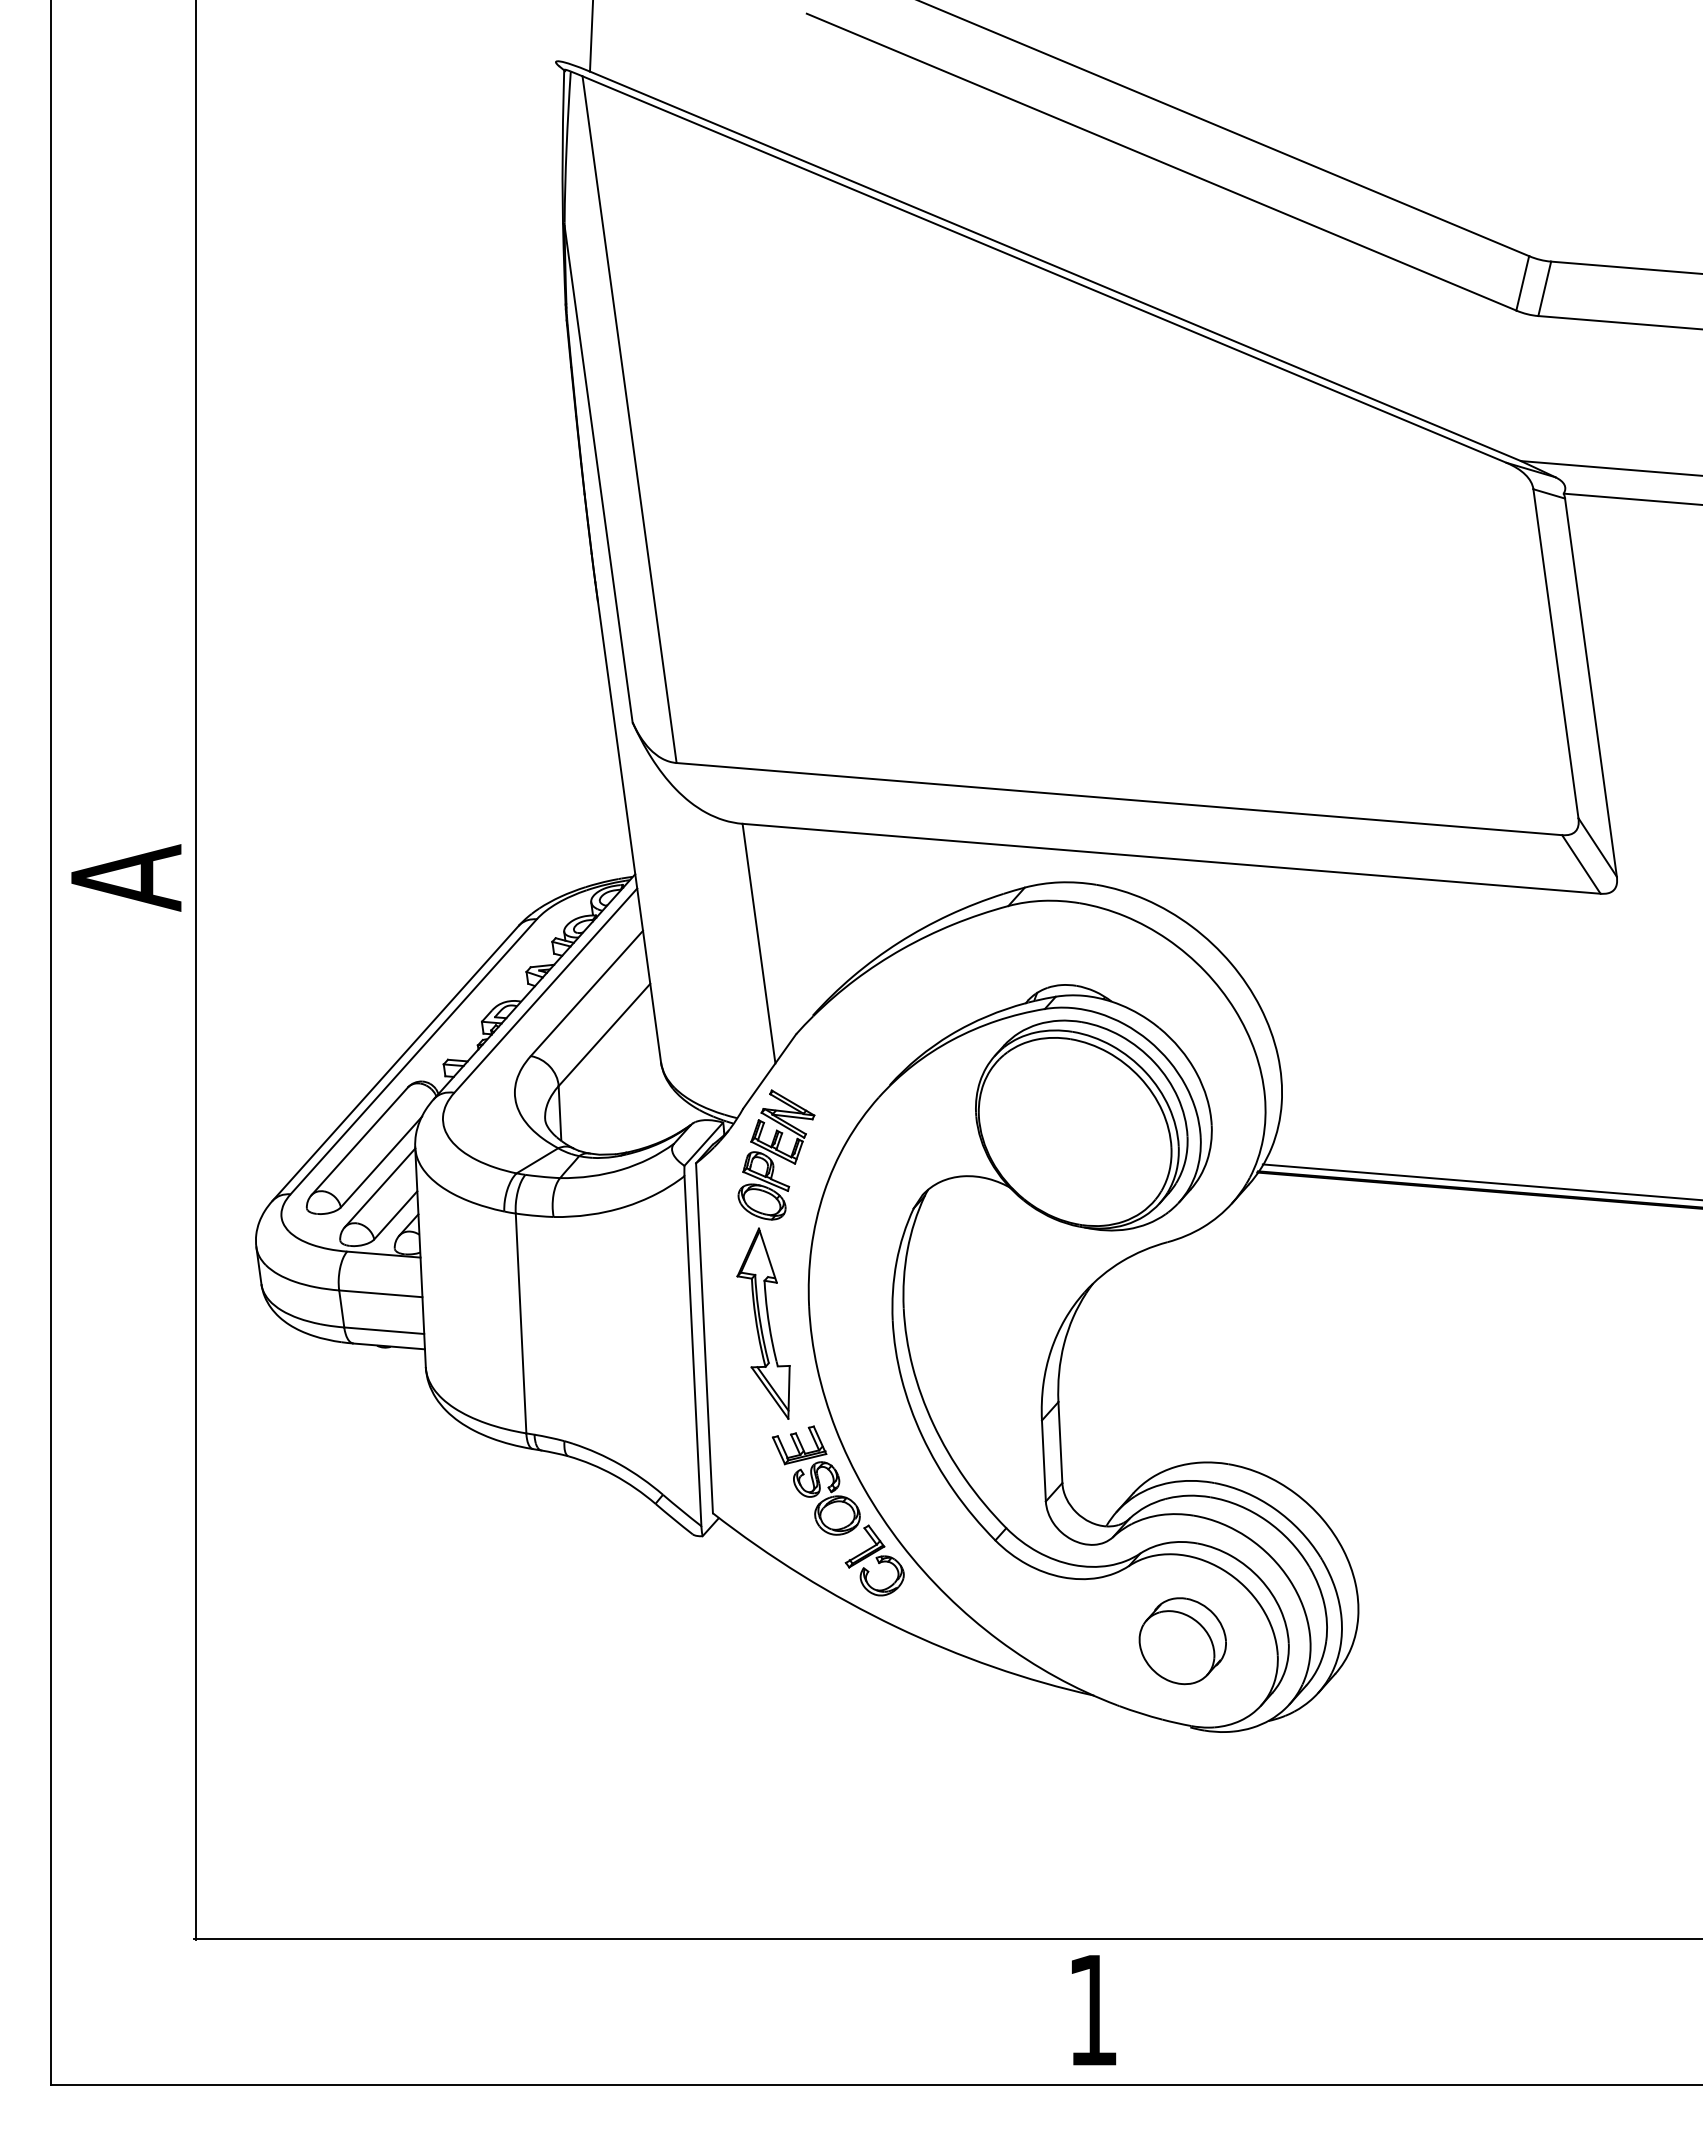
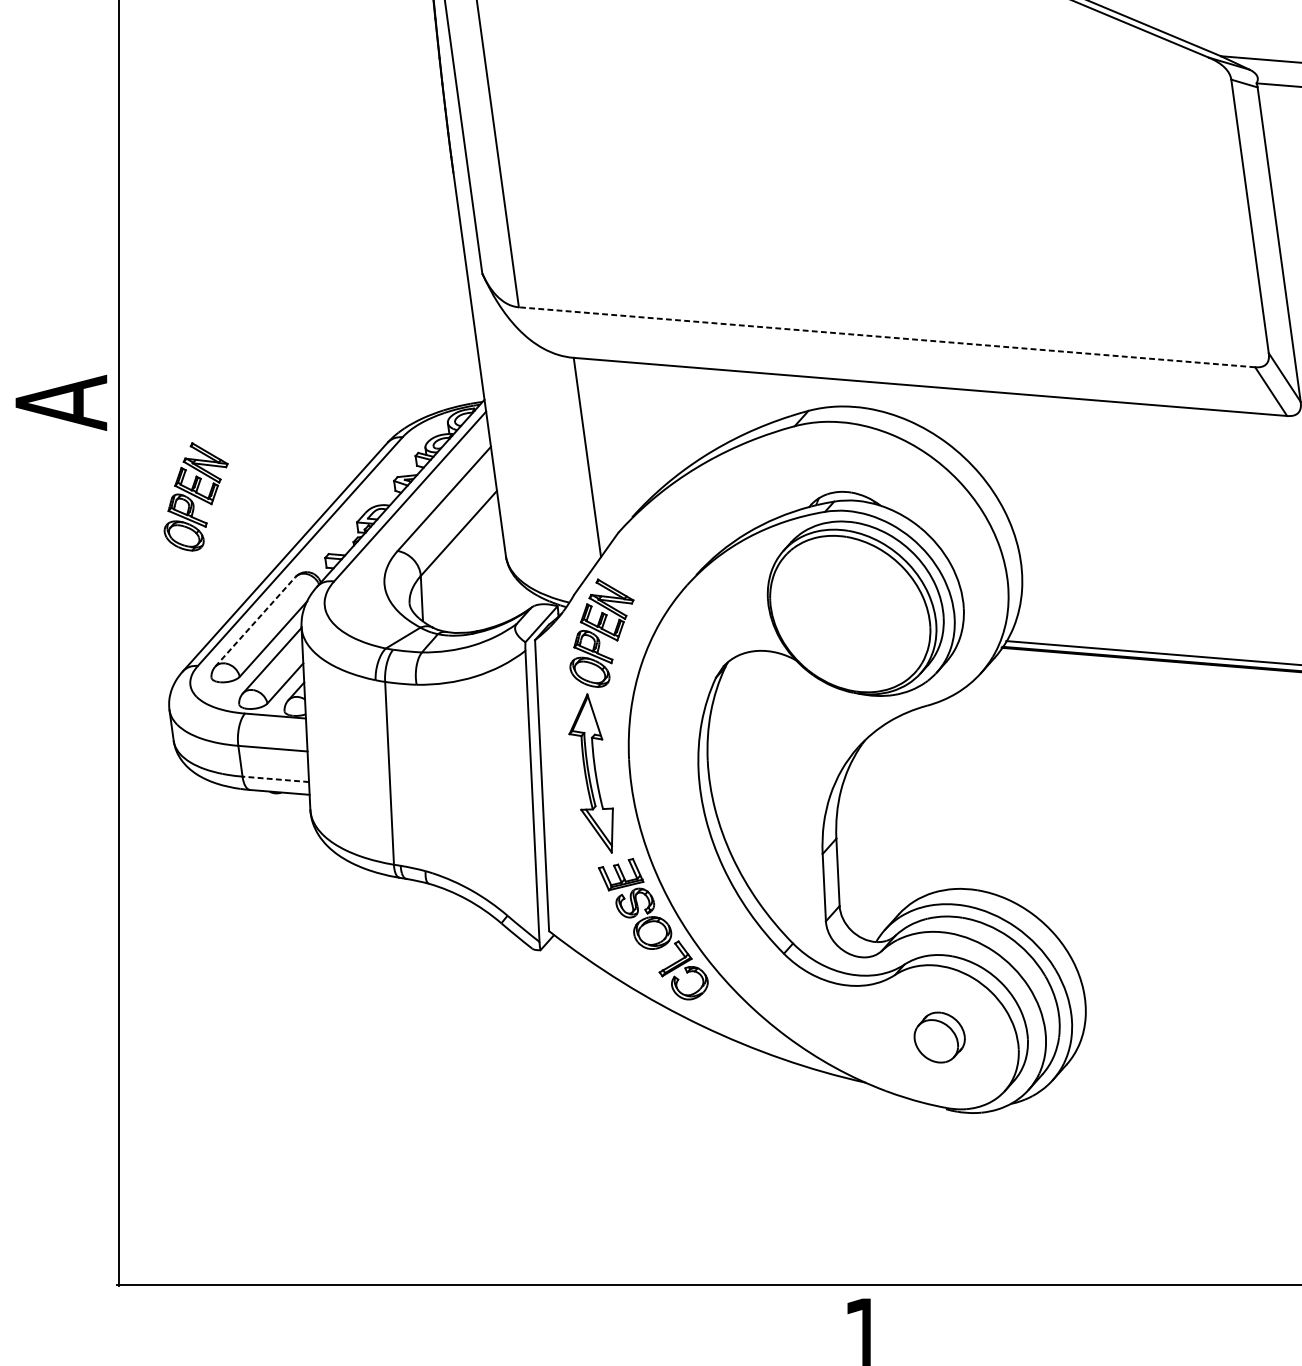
line: (1118, 799) -> (886, 337), solid -> dashed
part: (288, 990) -> (196, 496), added
line: (360, 1141) -> (256, 622), solid -> dashed
line: (383, 1330) -> (275, 779), solid -> dashed
part: (1182, 1641) -> (939, 1037), size x0.7

